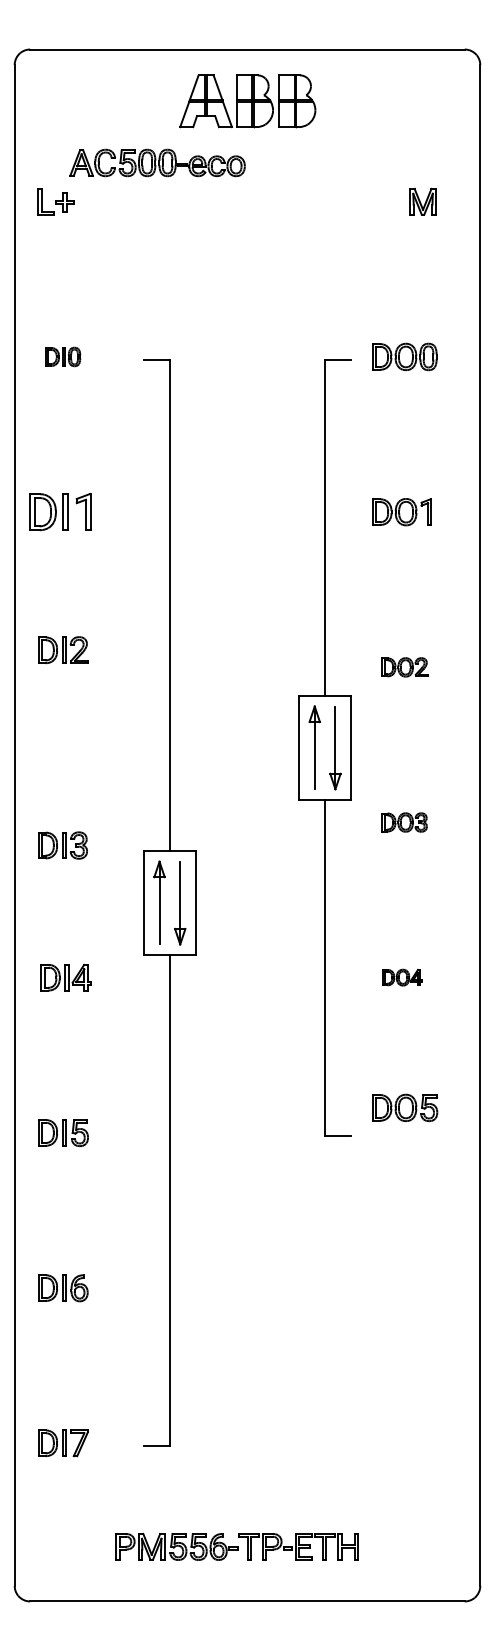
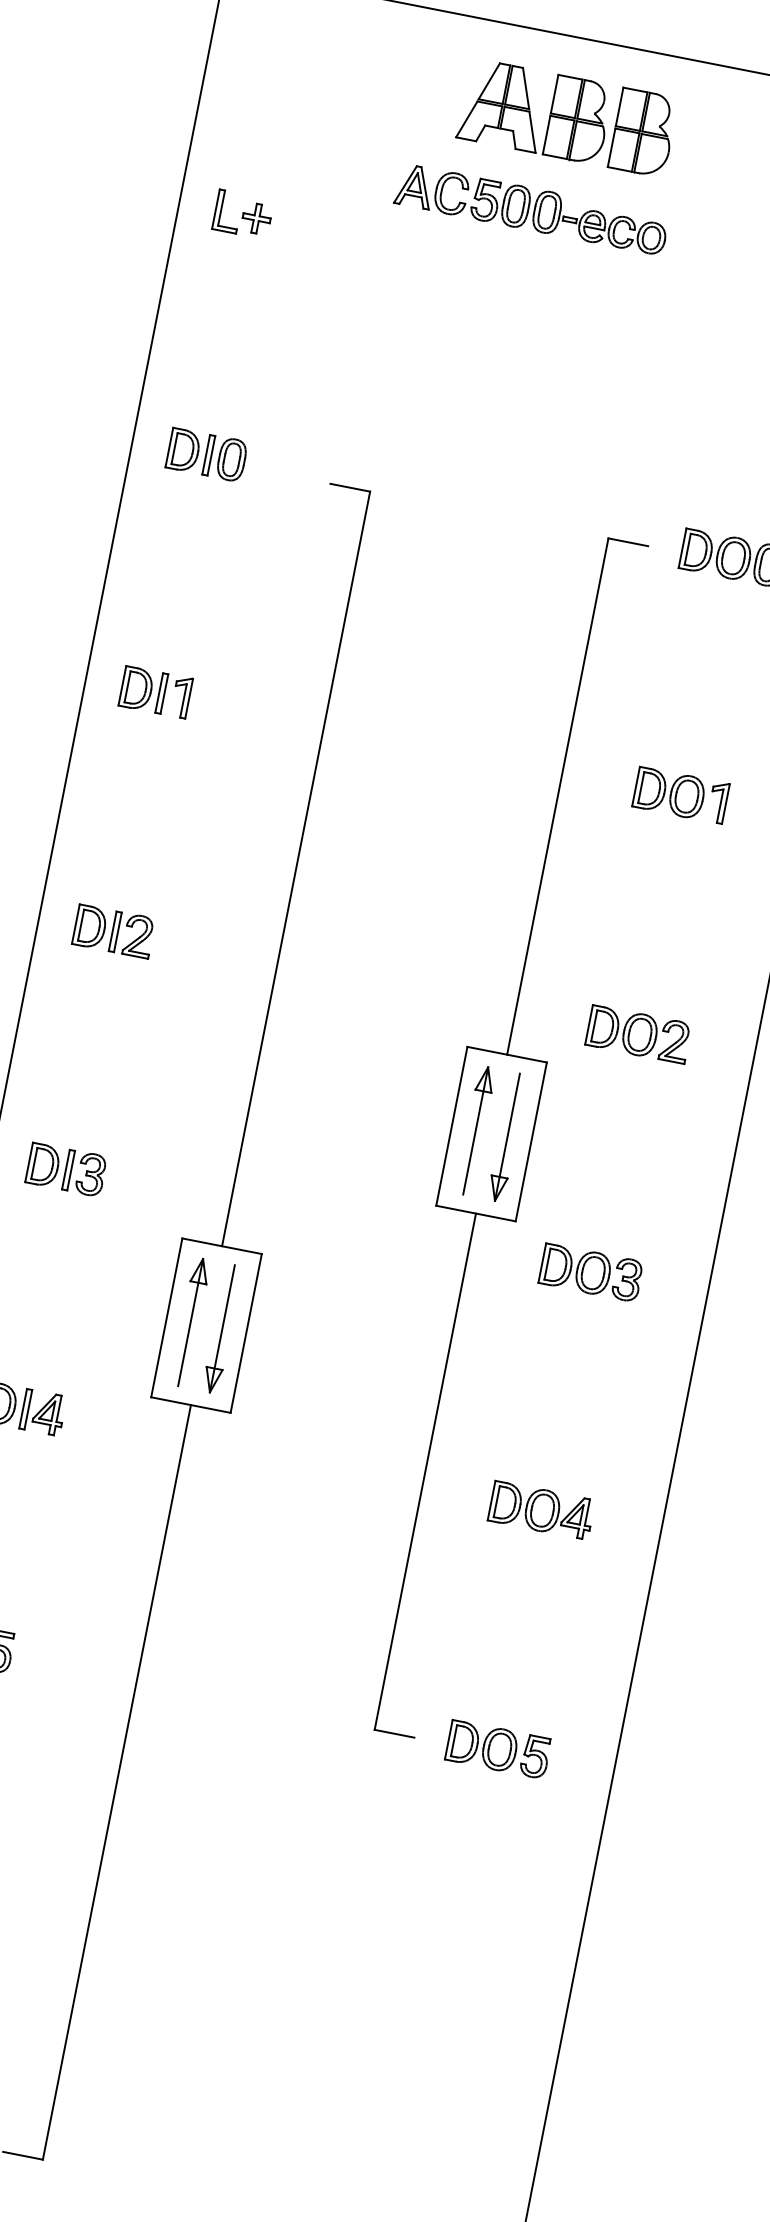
part: (157, 162) -> (531, 208), moved
part: (63, 356) -> (207, 454), size x1.43
part: (59, 511) -> (154, 691), size x0.71
part: (63, 650) -> (114, 931), moved
part: (404, 667) -> (637, 1034), size x1.43
part: (404, 822) -> (591, 1272), size x1.43
part: (62, 845) -> (65, 1169), moved
part: (402, 977) -> (541, 1509), size x1.67
part: (405, 1107) -> (499, 1748), moved

